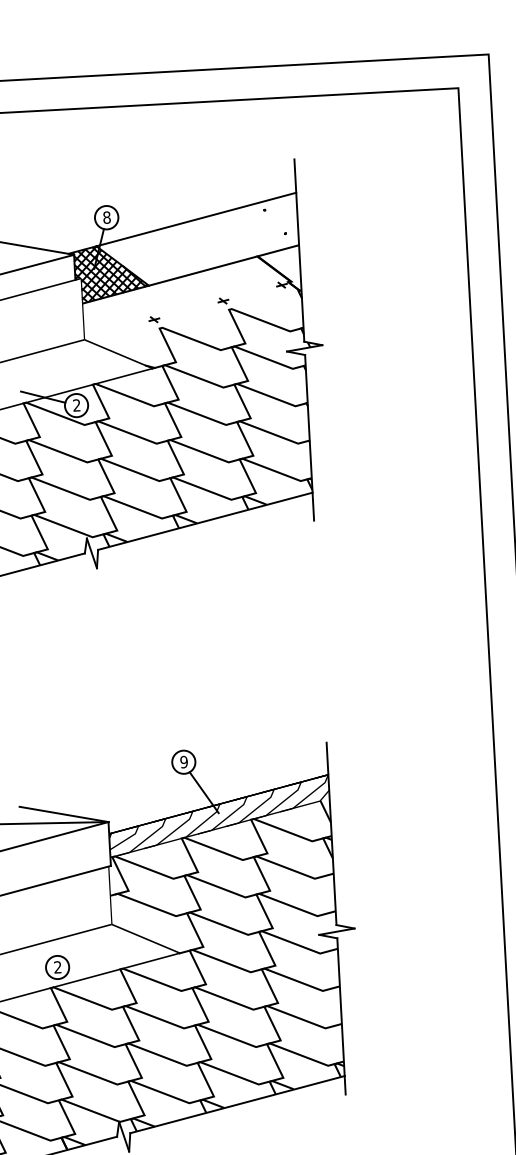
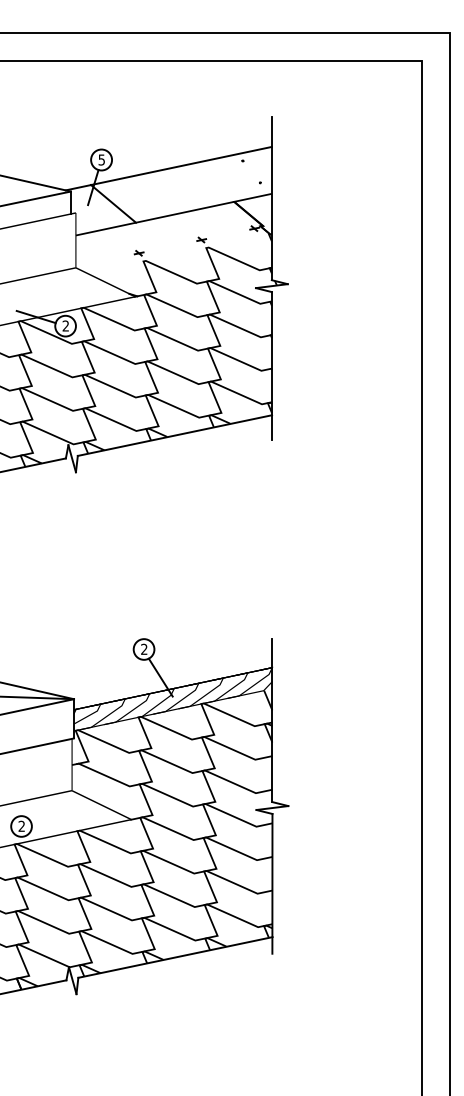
text: (106, 217) -> (101, 159), 8 -> 5
hatch: (108, 273) -> (100, 209), removed
text: (184, 762) -> (144, 649), 9 -> 2

